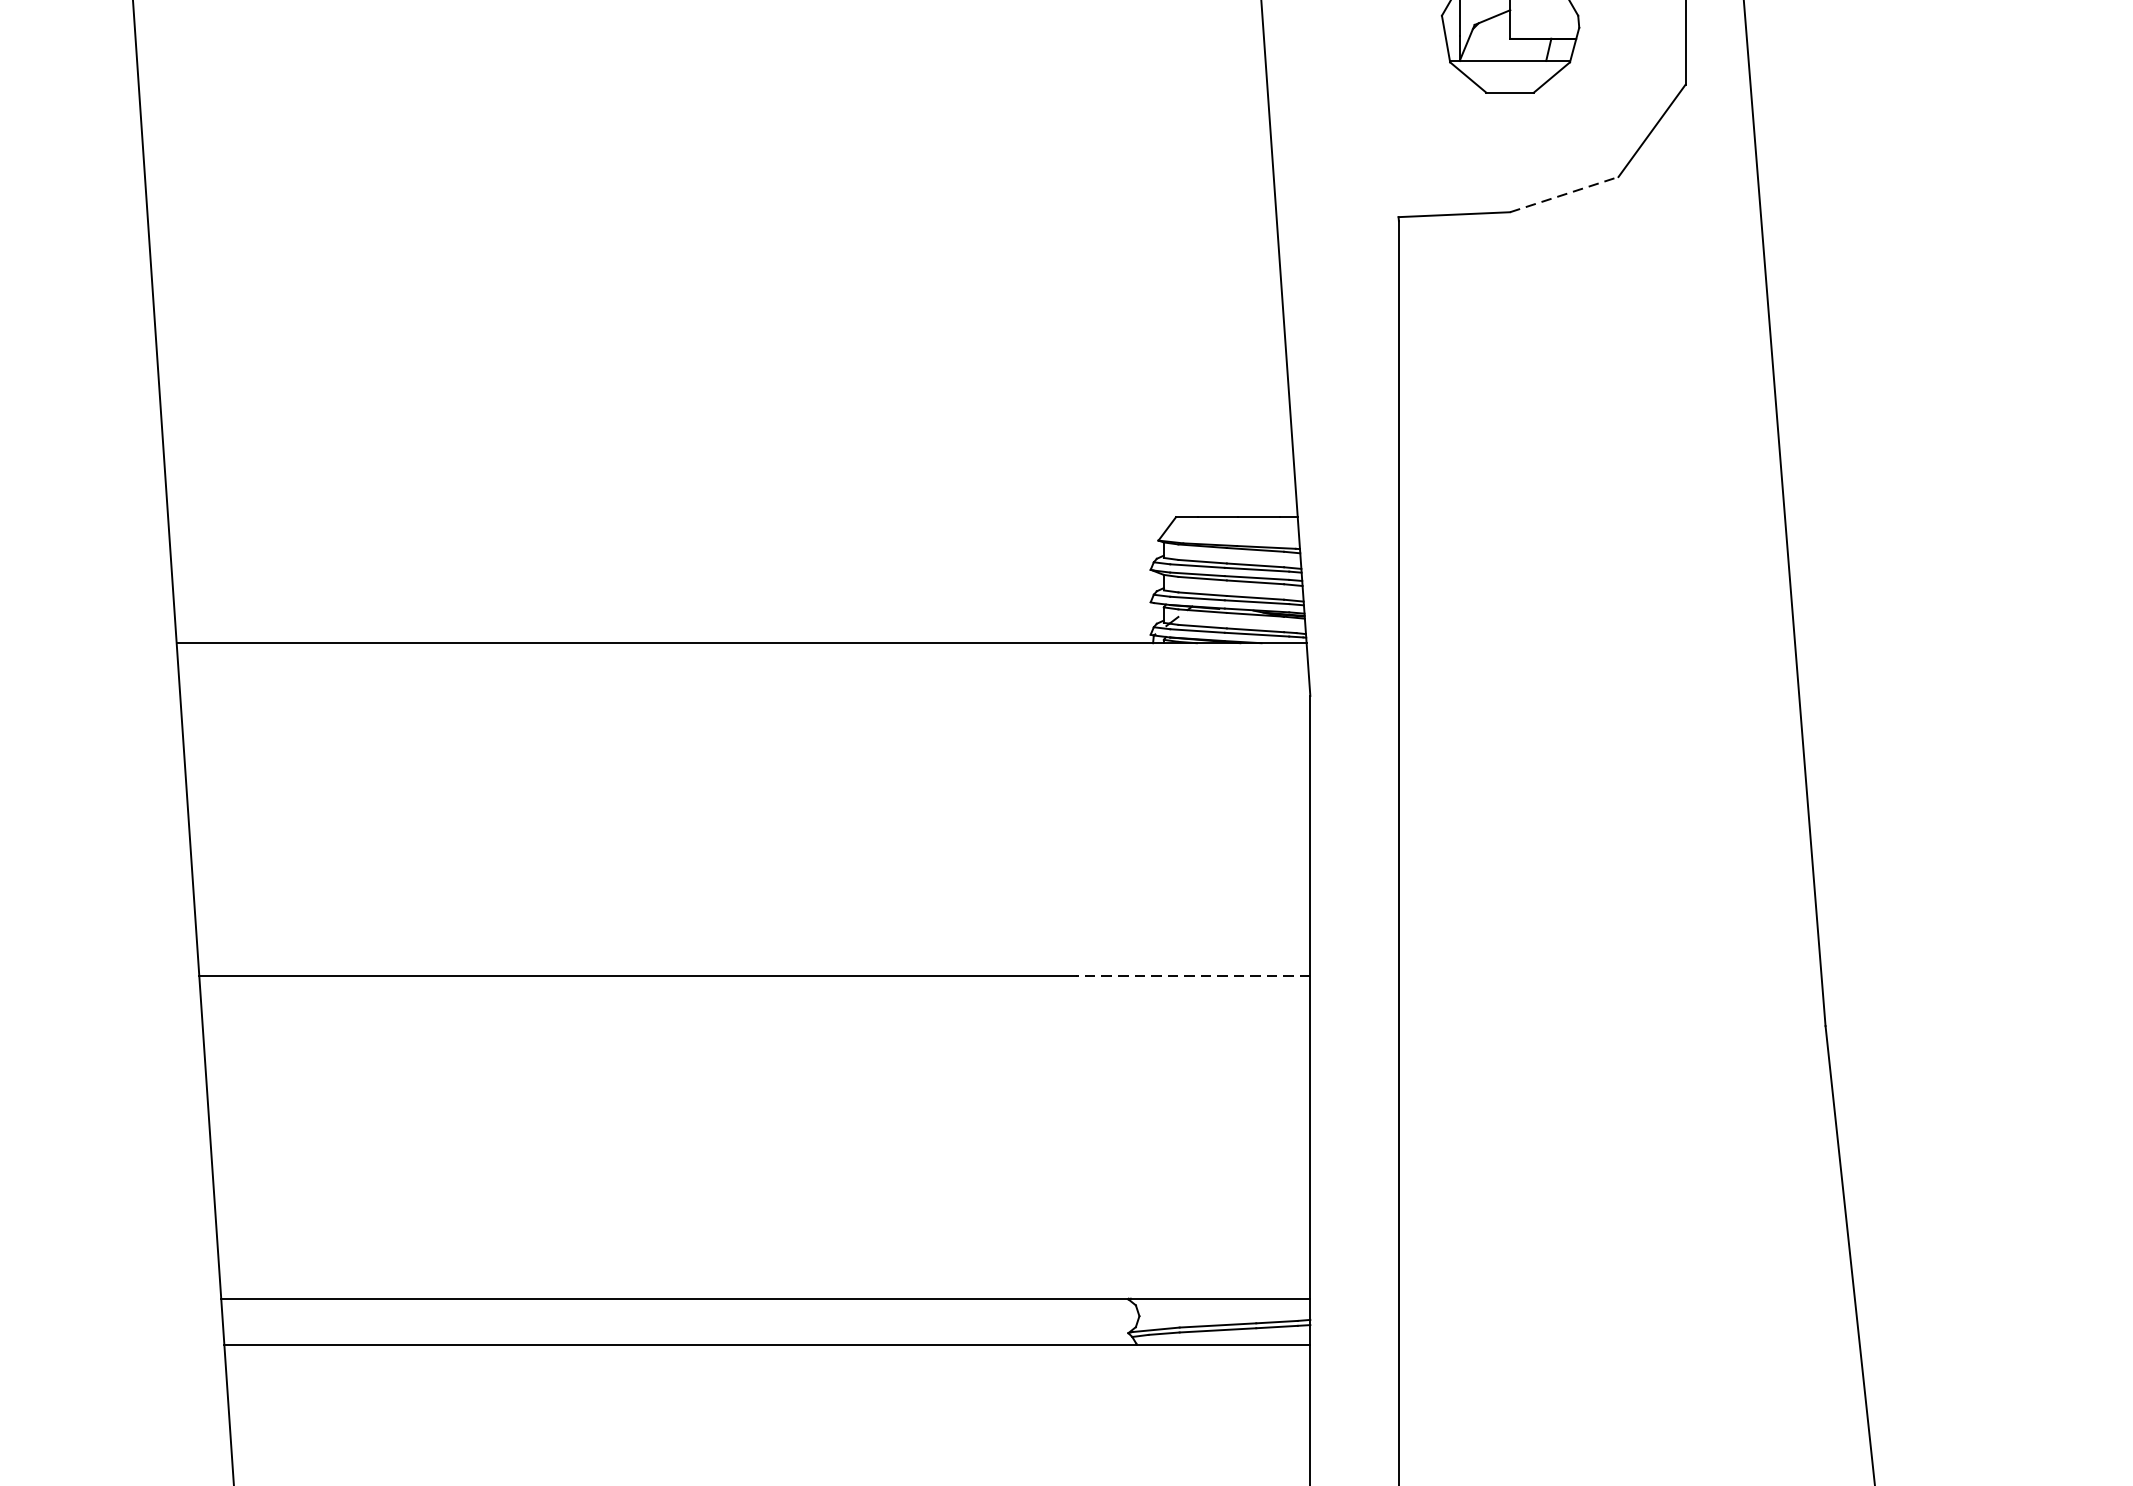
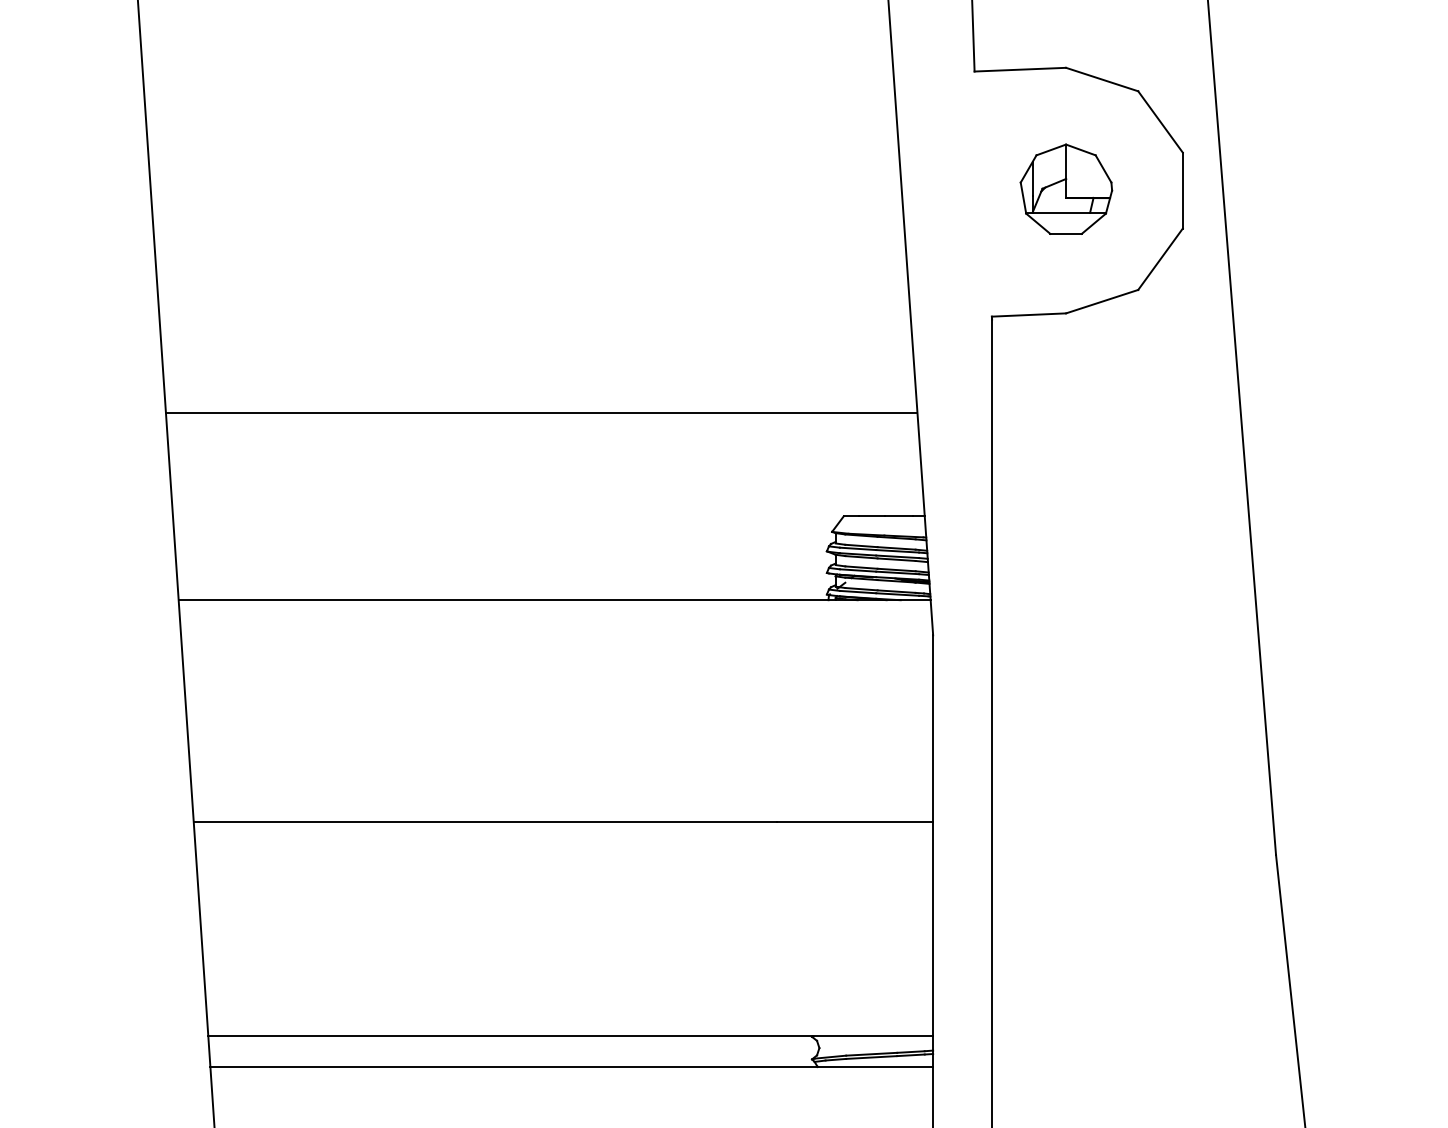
line: (1564, 194) -> (1102, 301), dashed -> solid
line: (721, 361) -> (541, 412), added
line: (1193, 975) -> (855, 821), dashed -> solid

